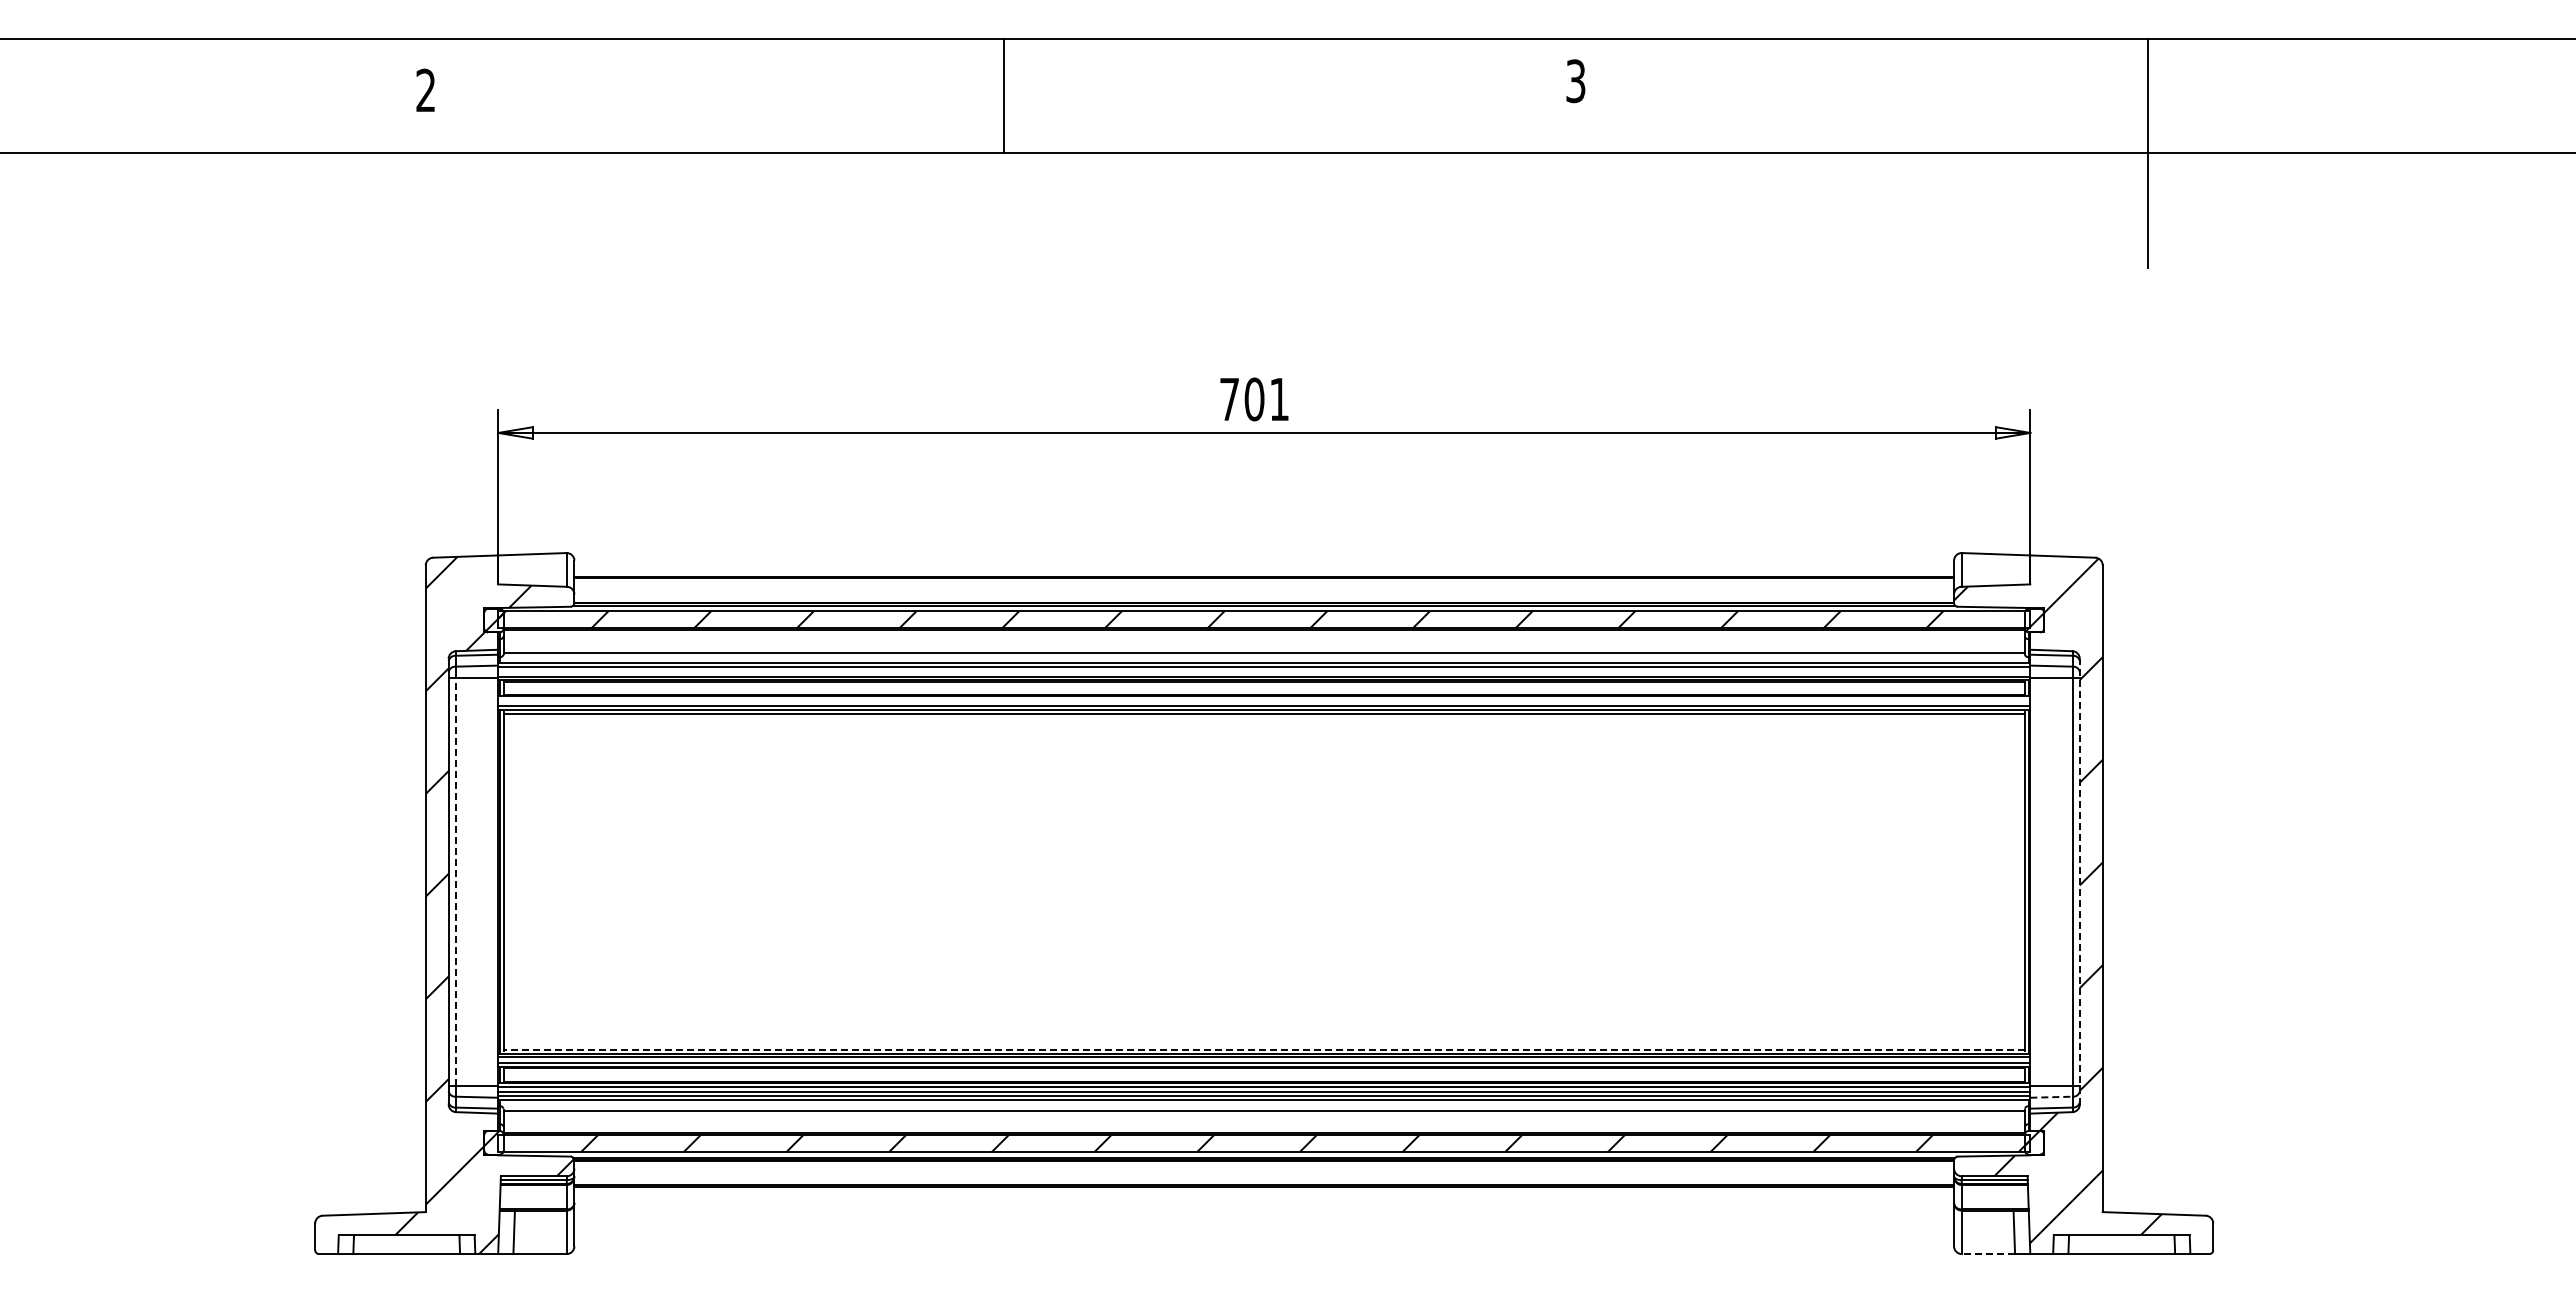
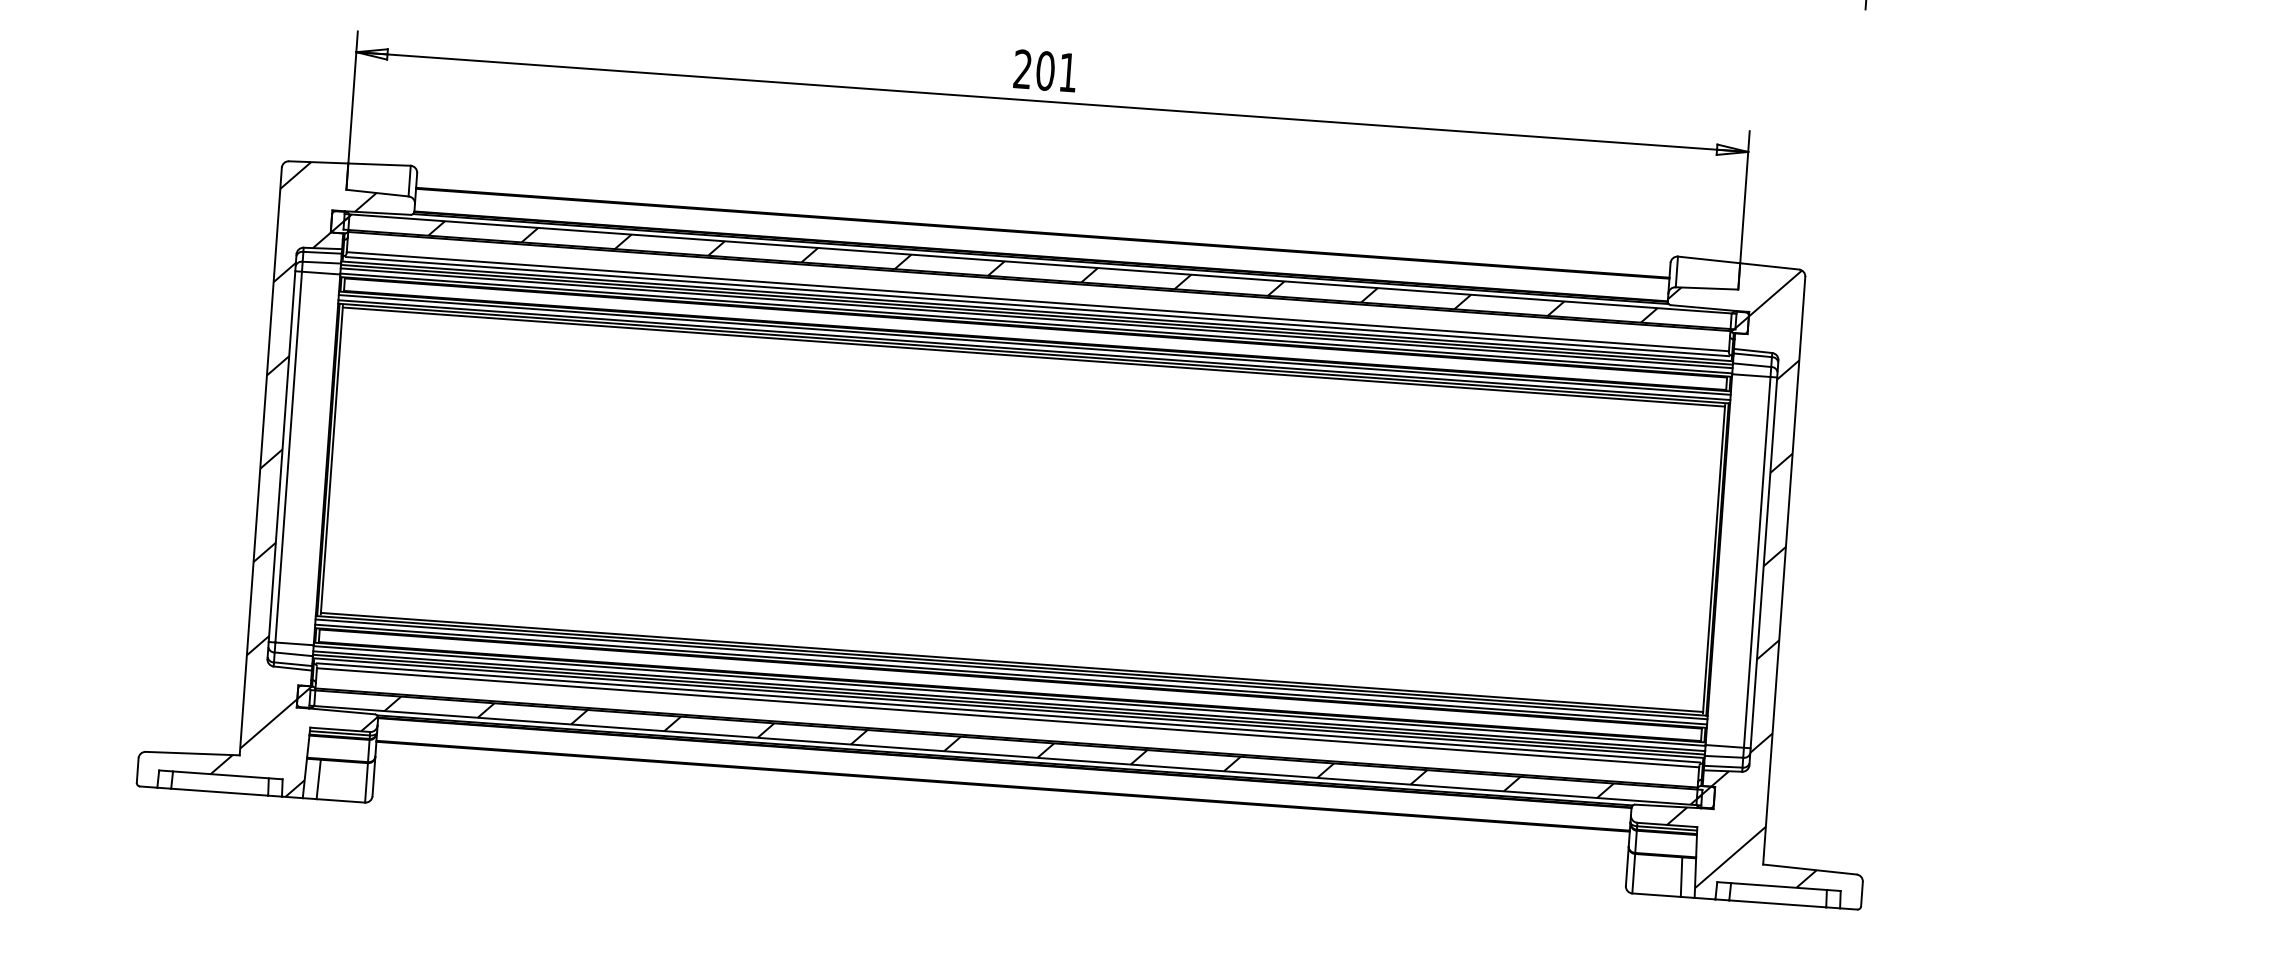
text: (1229, 398) -> (1022, 68), 701 -> 201
line: (1263, 658) -> (1036, 306), added
line: (1264, 670) -> (1036, 317), added
line: (1264, 700) -> (1034, 345), added
line: (456, 881) -> (289, 456), dashed -> solid
line: (2079, 881) -> (1763, 562), dashed -> solid
line: (1264, 1049) -> (1012, 662), dashed -> solid
line: (2051, 1097) -> (1724, 757), dashed -> solid
line: (1263, 1105) -> (1007, 713), added
line: (1988, 1254) -> (1656, 895), dashed -> solid

